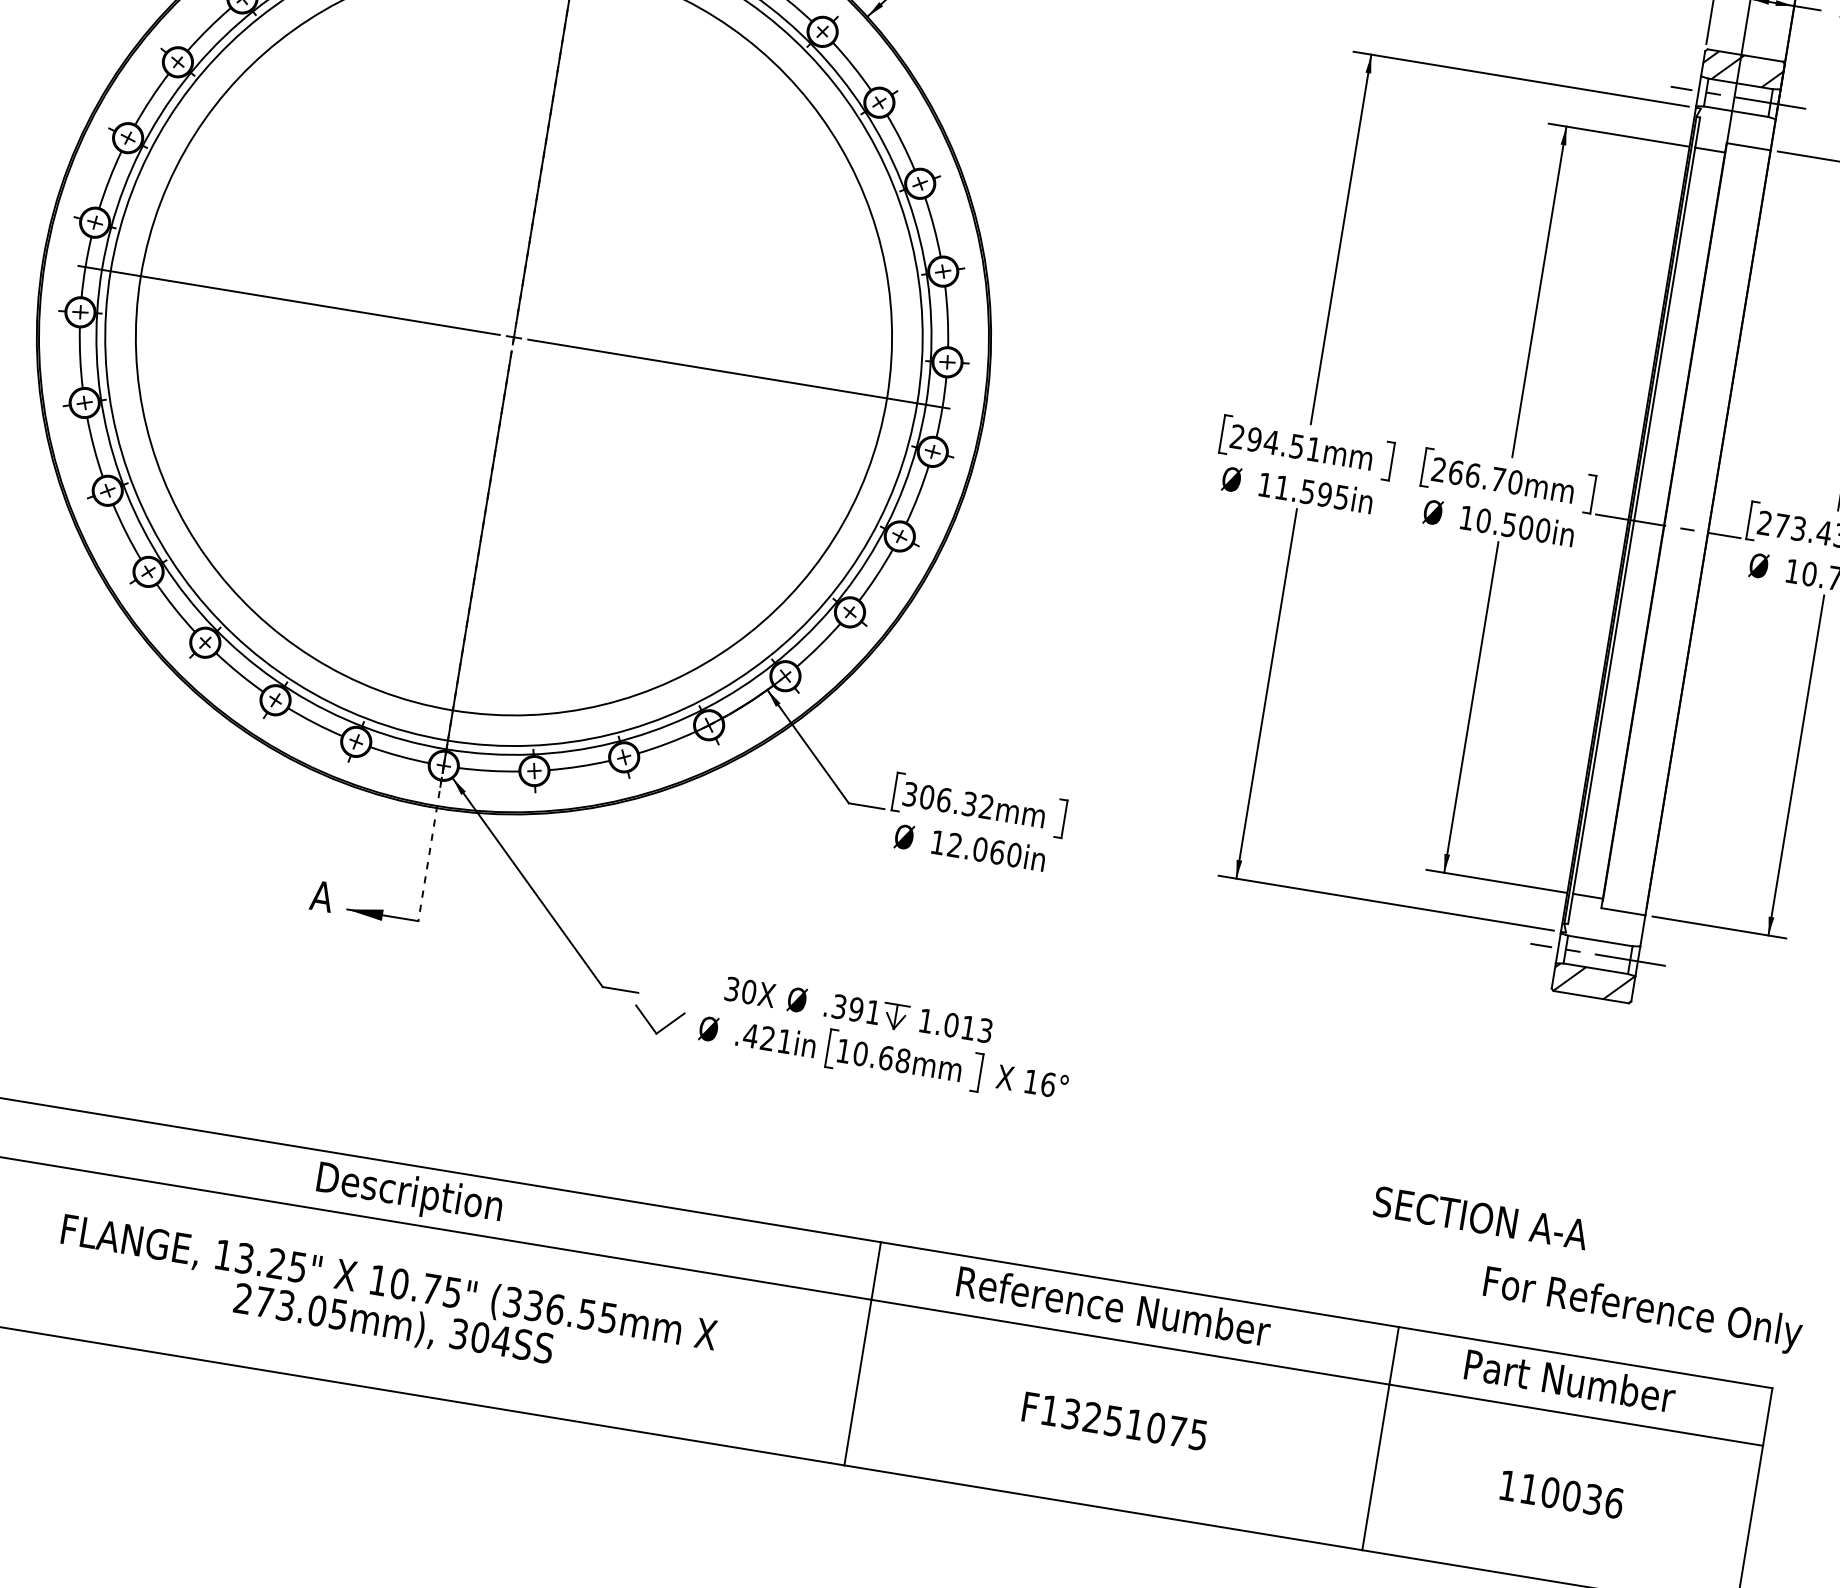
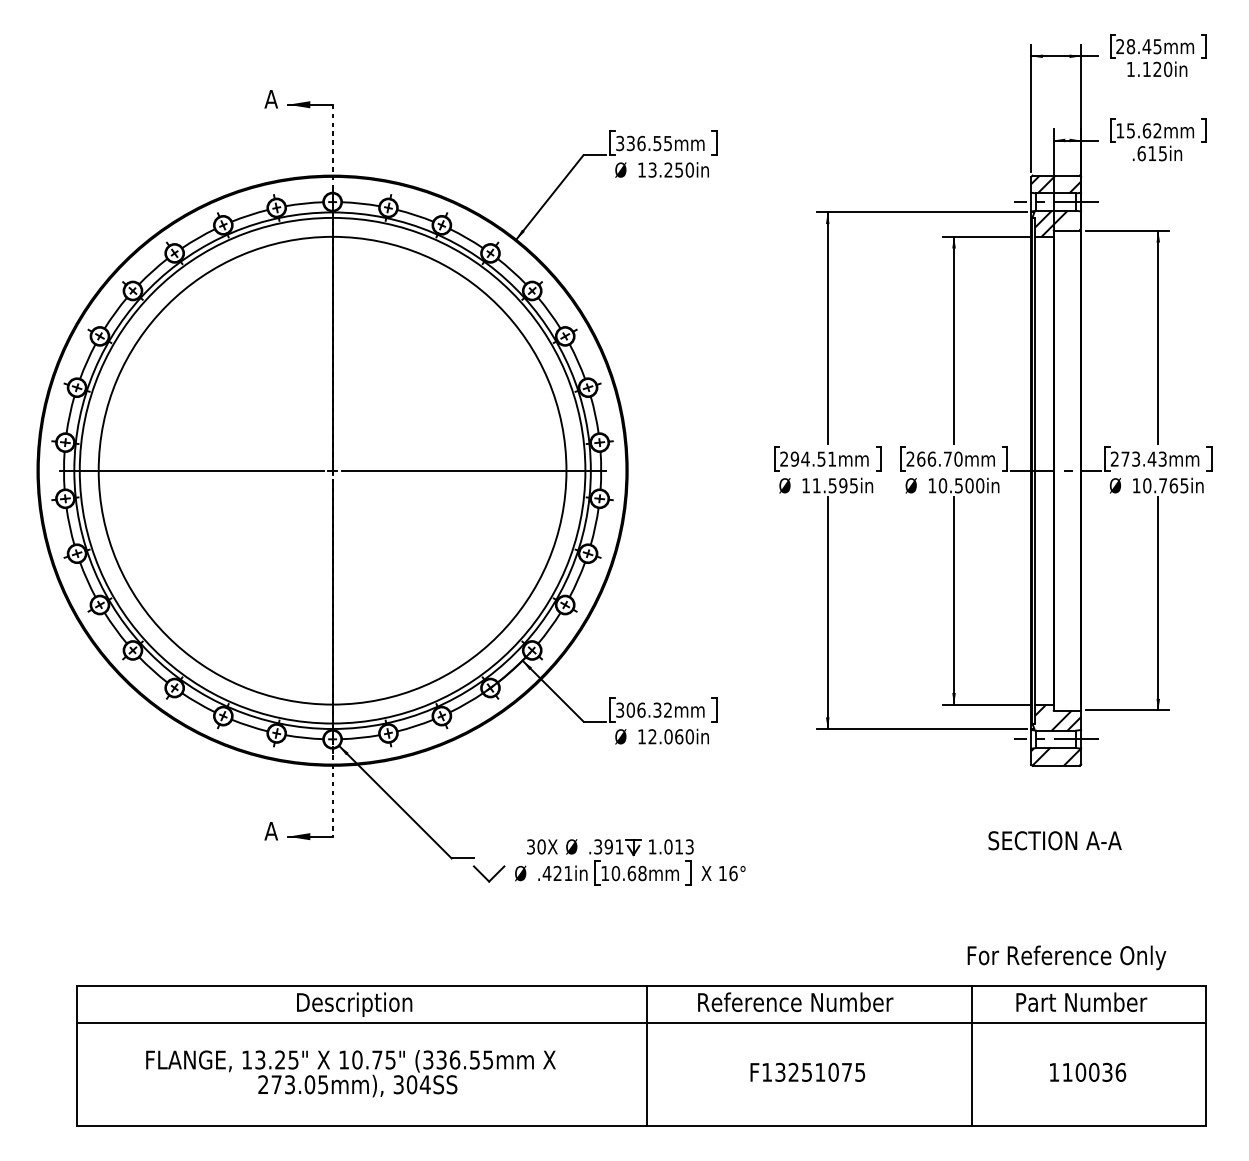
hatch: (1734, 132) -> (1057, 223), added
hatch: (1605, 920) -> (1057, 717), added
text: (1480, 1217) -> (1054, 840), moved
text: (1642, 1309) -> (1066, 957), moved

